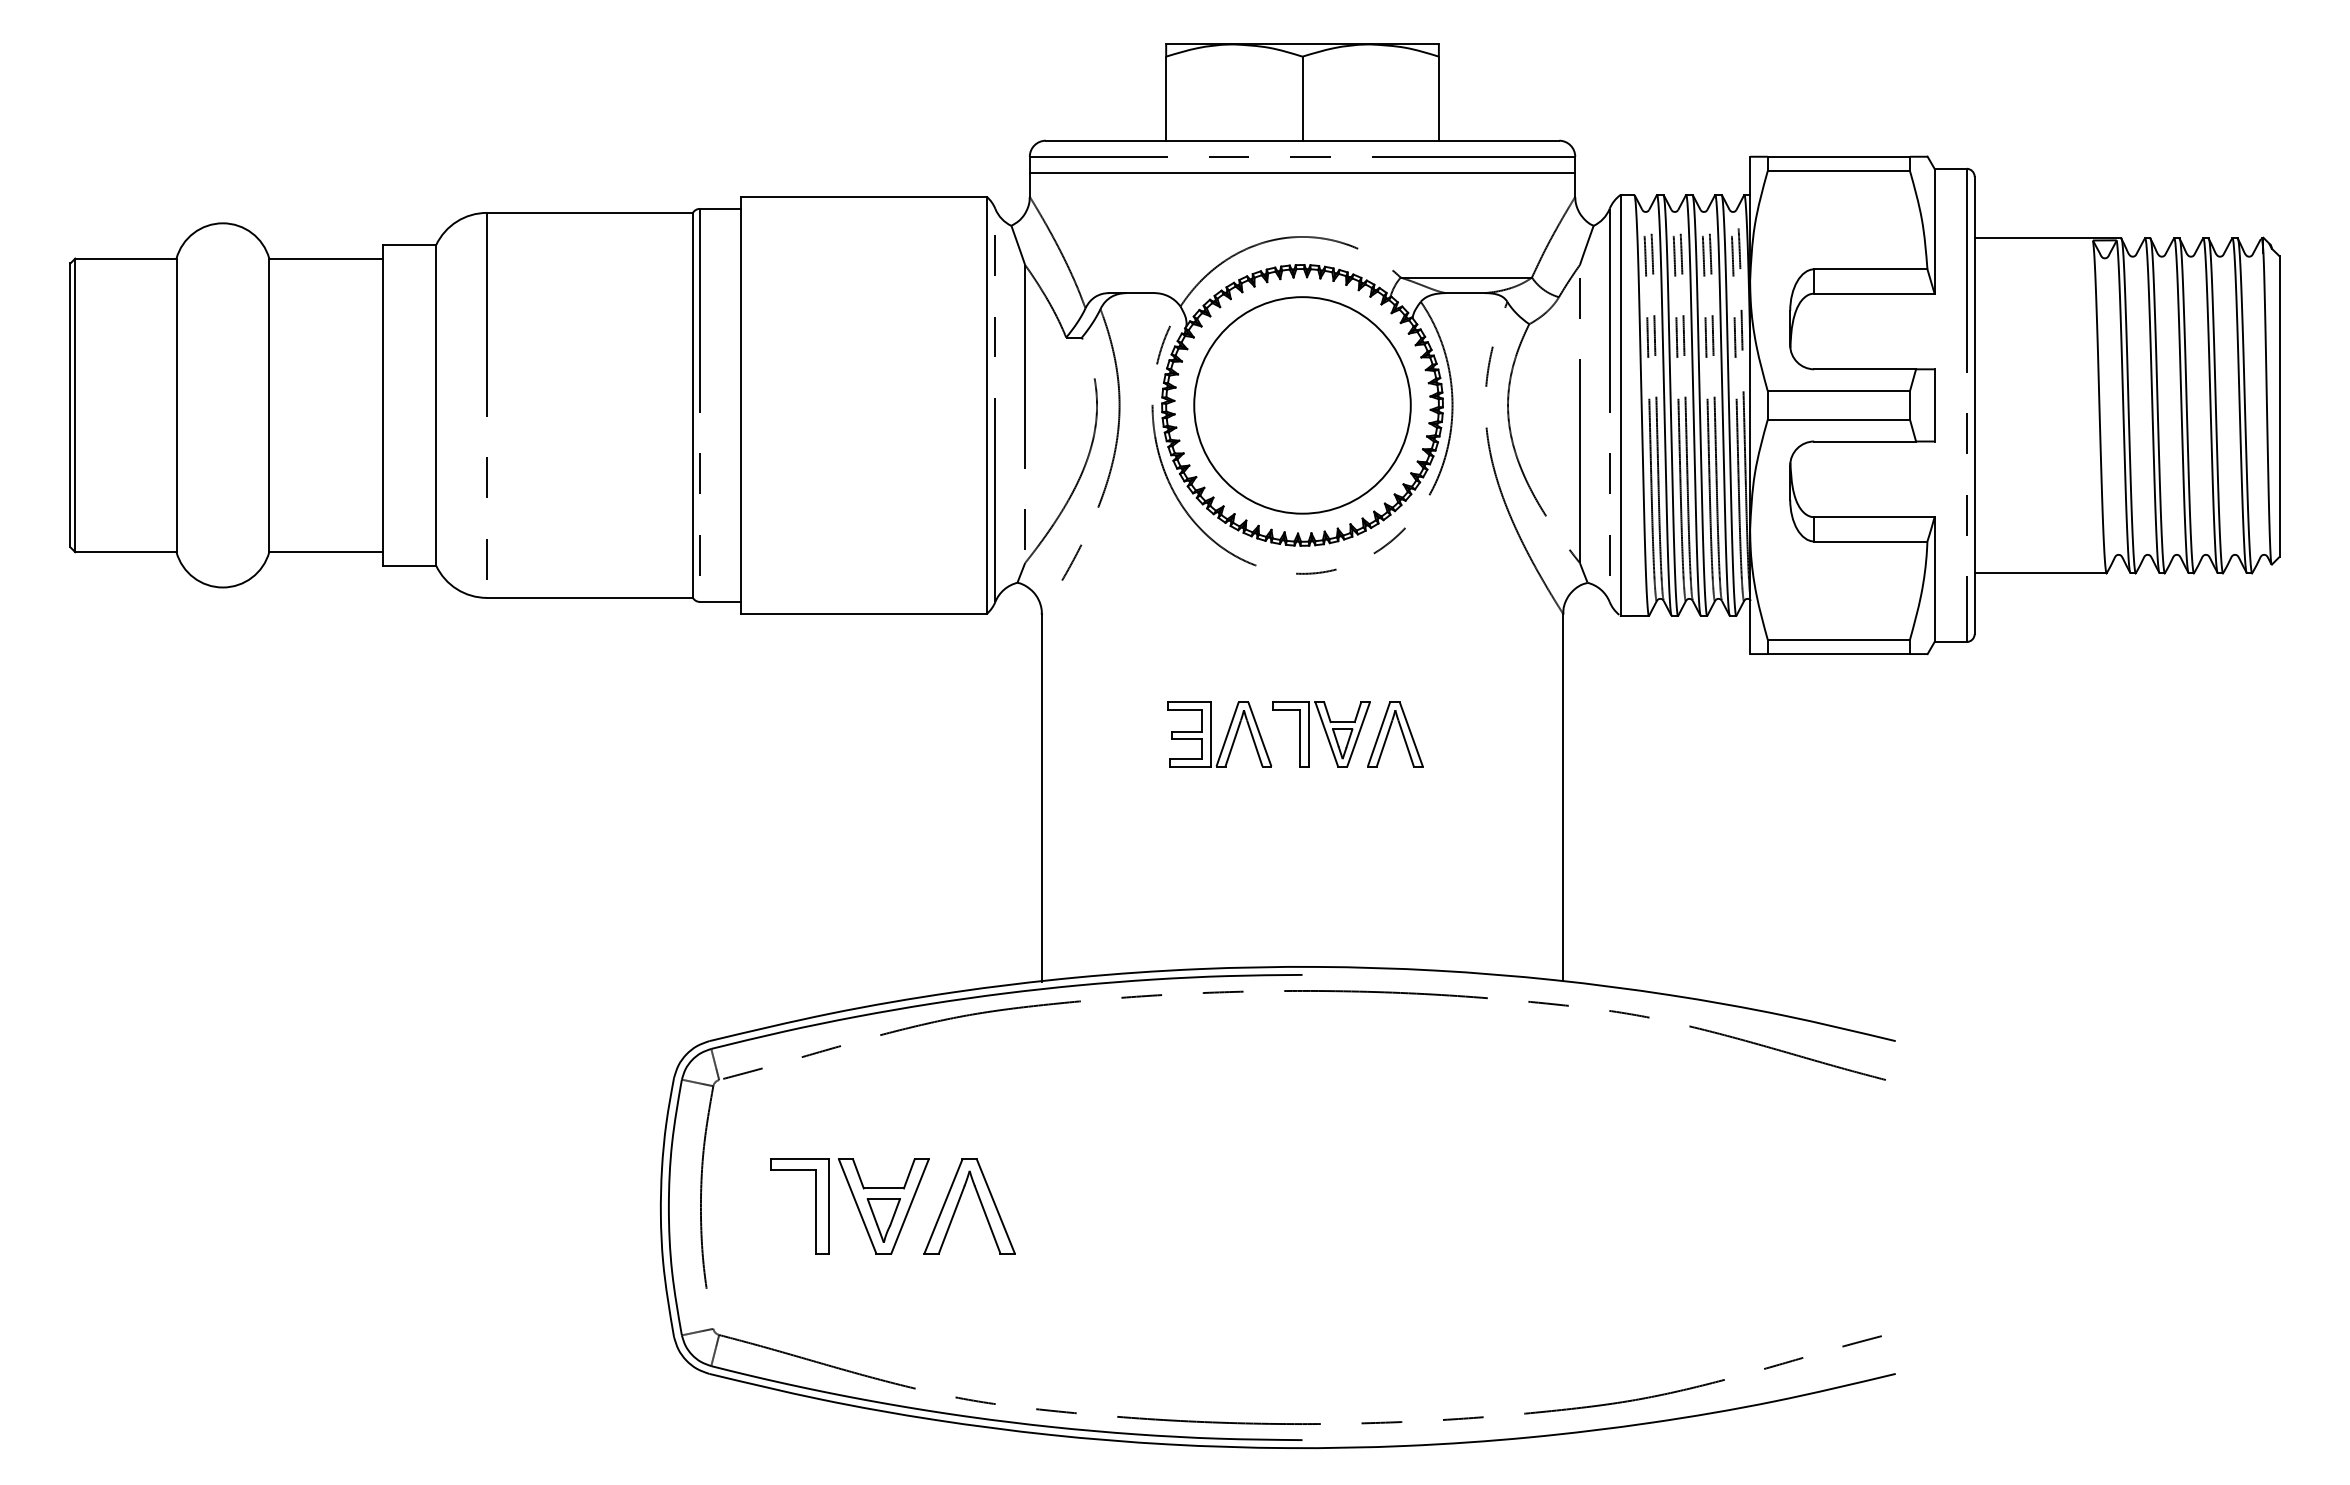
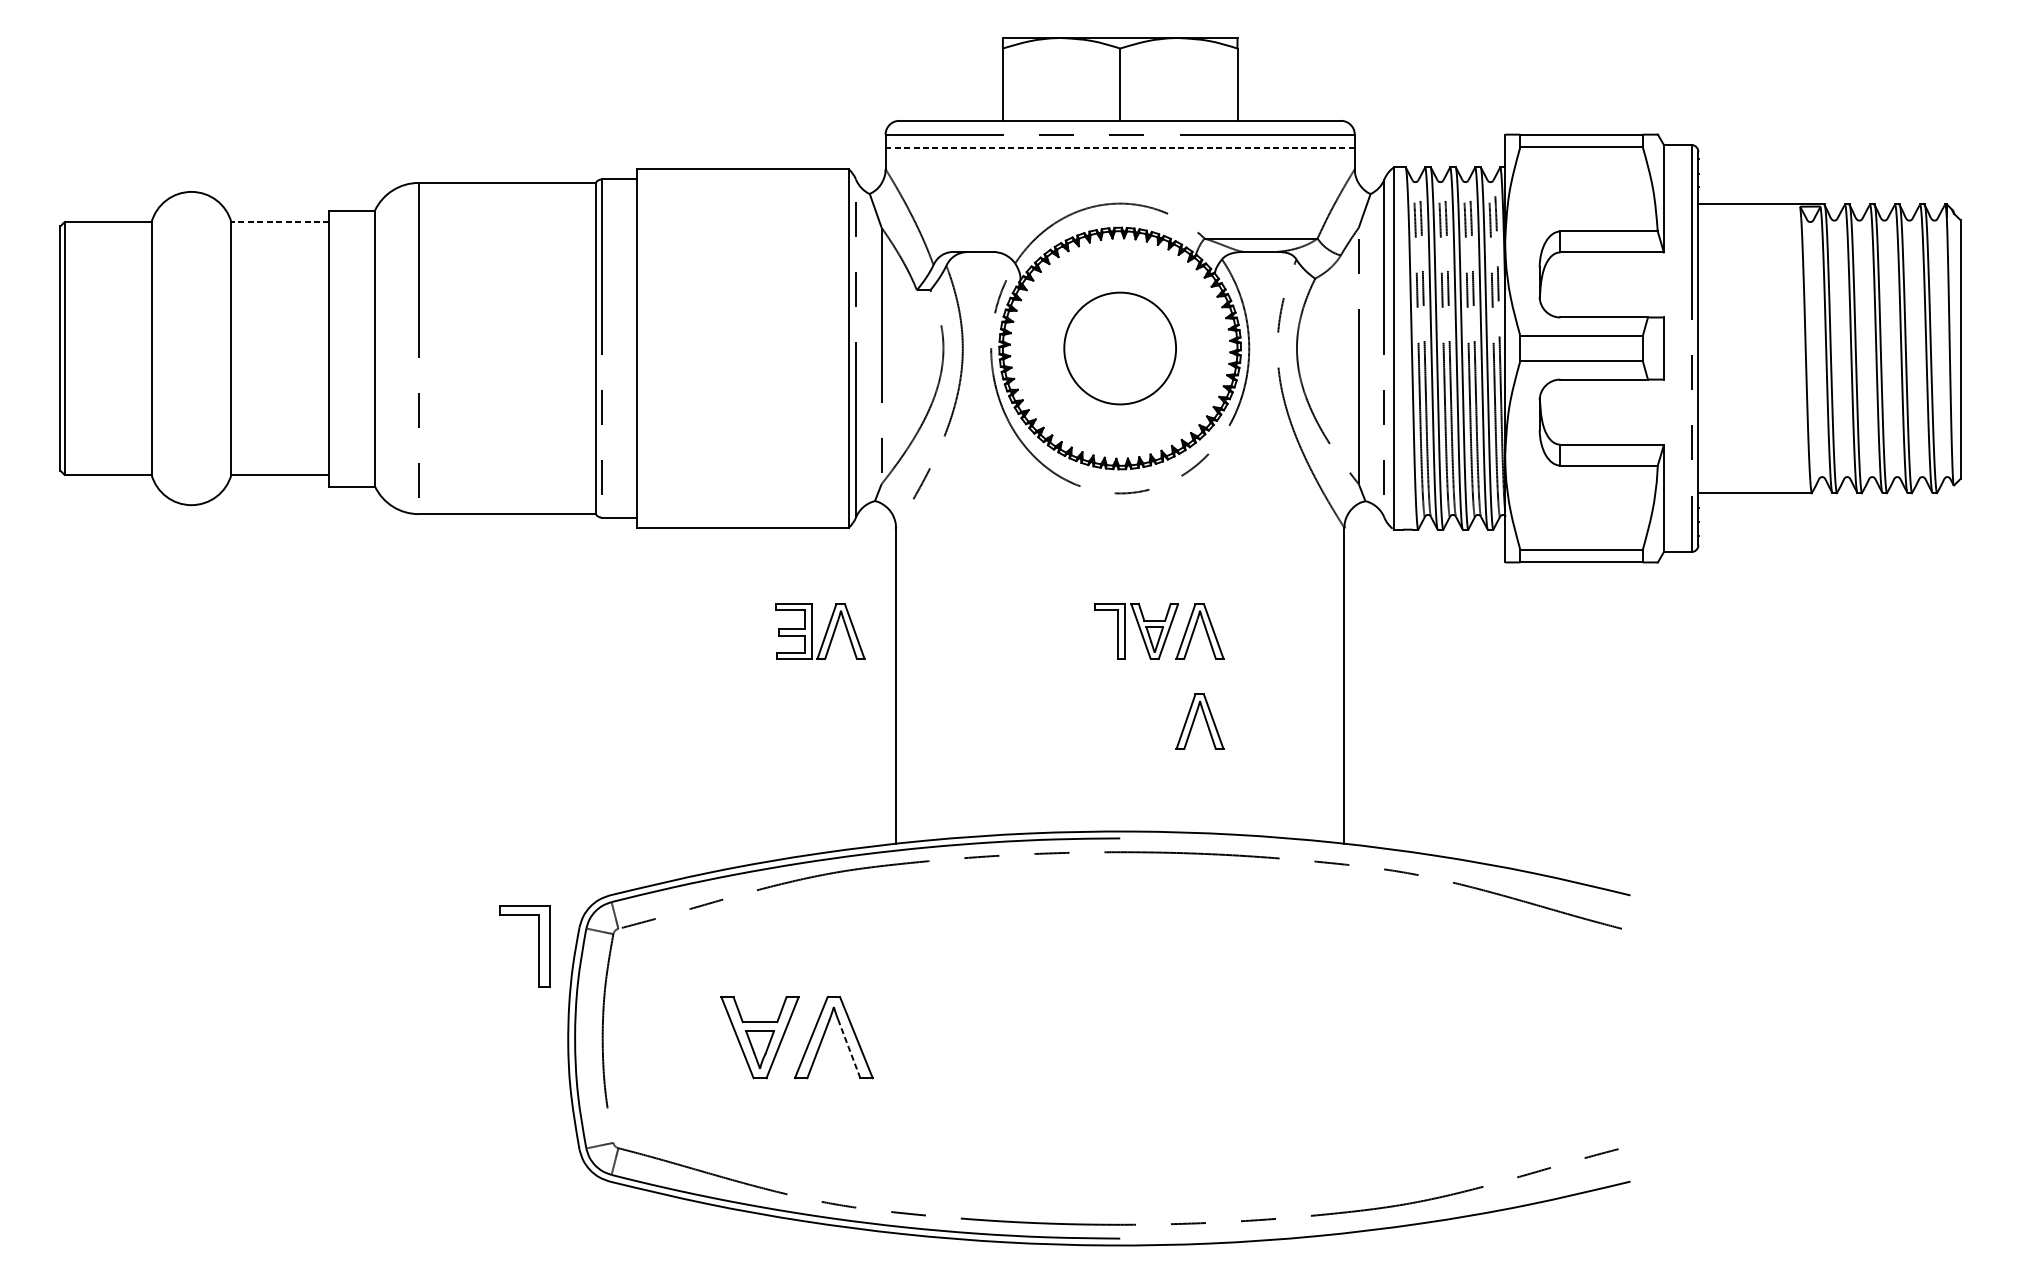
line: (1302, 172) -> (1120, 148), solid -> dashed
line: (325, 258) -> (279, 222), solid -> dashed
circle: (1302, 405) -> (1120, 348), size x0.6
part: (1225, 737) -> (825, 634), moved
part: (1401, 838) -> (1205, 721), added
part: (815, 1206) -> (538, 946), moved
line: (987, 1219) -> (849, 1048), solid -> dashed

